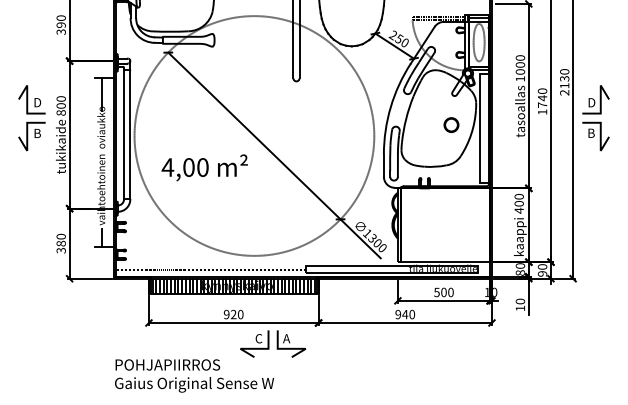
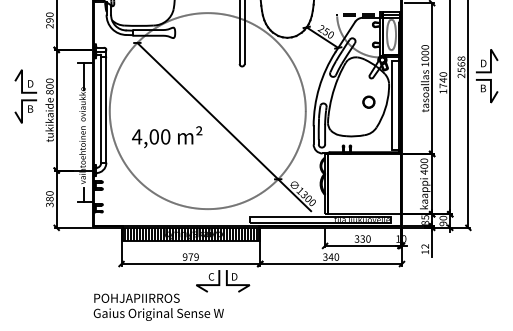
text: (61, 31) -> (50, 25), 390 -> 290
text: (564, 78) -> (461, 64), 2130 -> 2568
part: (595, 118) -> (486, 76), moved
text: (519, 265) -> (424, 217), 80 -> 85
line: (210, 269) -> (171, 220), removed
text: (440, 291) -> (359, 238), 500 -> 330
text: (520, 301) -> (425, 246), 10 -> 12
text: (237, 314) -> (193, 257), 920 -> 979
text: (398, 314) -> (325, 257), 940 -> 340
text: (286, 338) -> (234, 276), A -> D

